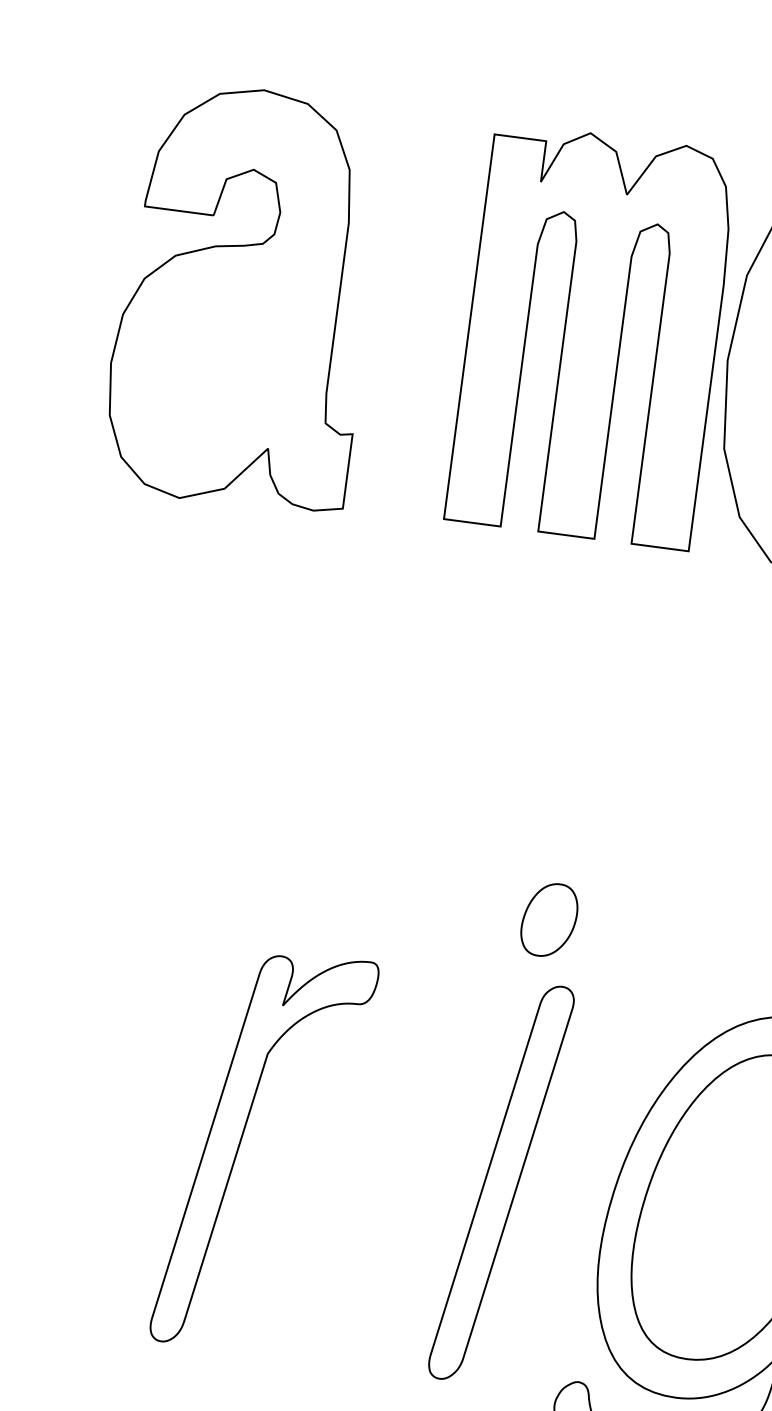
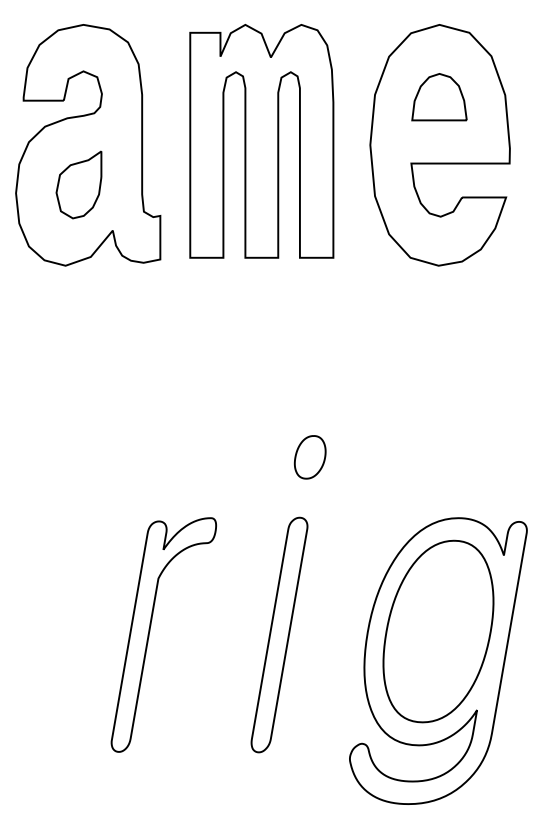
part: (591, 336) -> (261, 141), moved
part: (219, 362) -> (78, 184), added
part: (548, 920) -> (309, 457), moved
part: (501, 1181) -> (279, 634), moved

